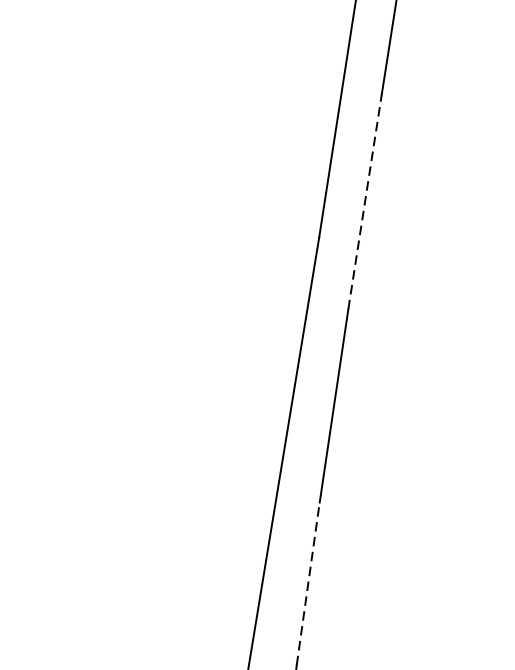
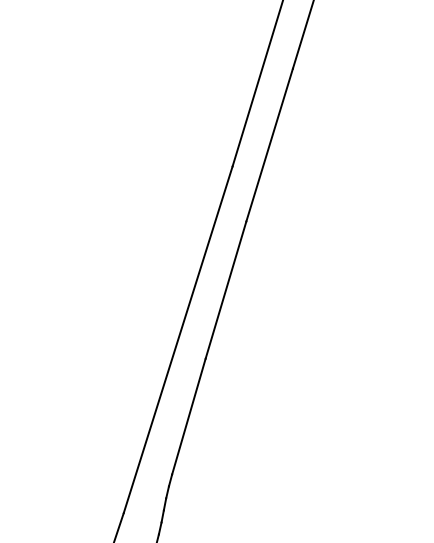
line: (364, 202) -> (269, 145), dashed -> solid
line: (309, 583) -> (189, 416), dashed -> solid

